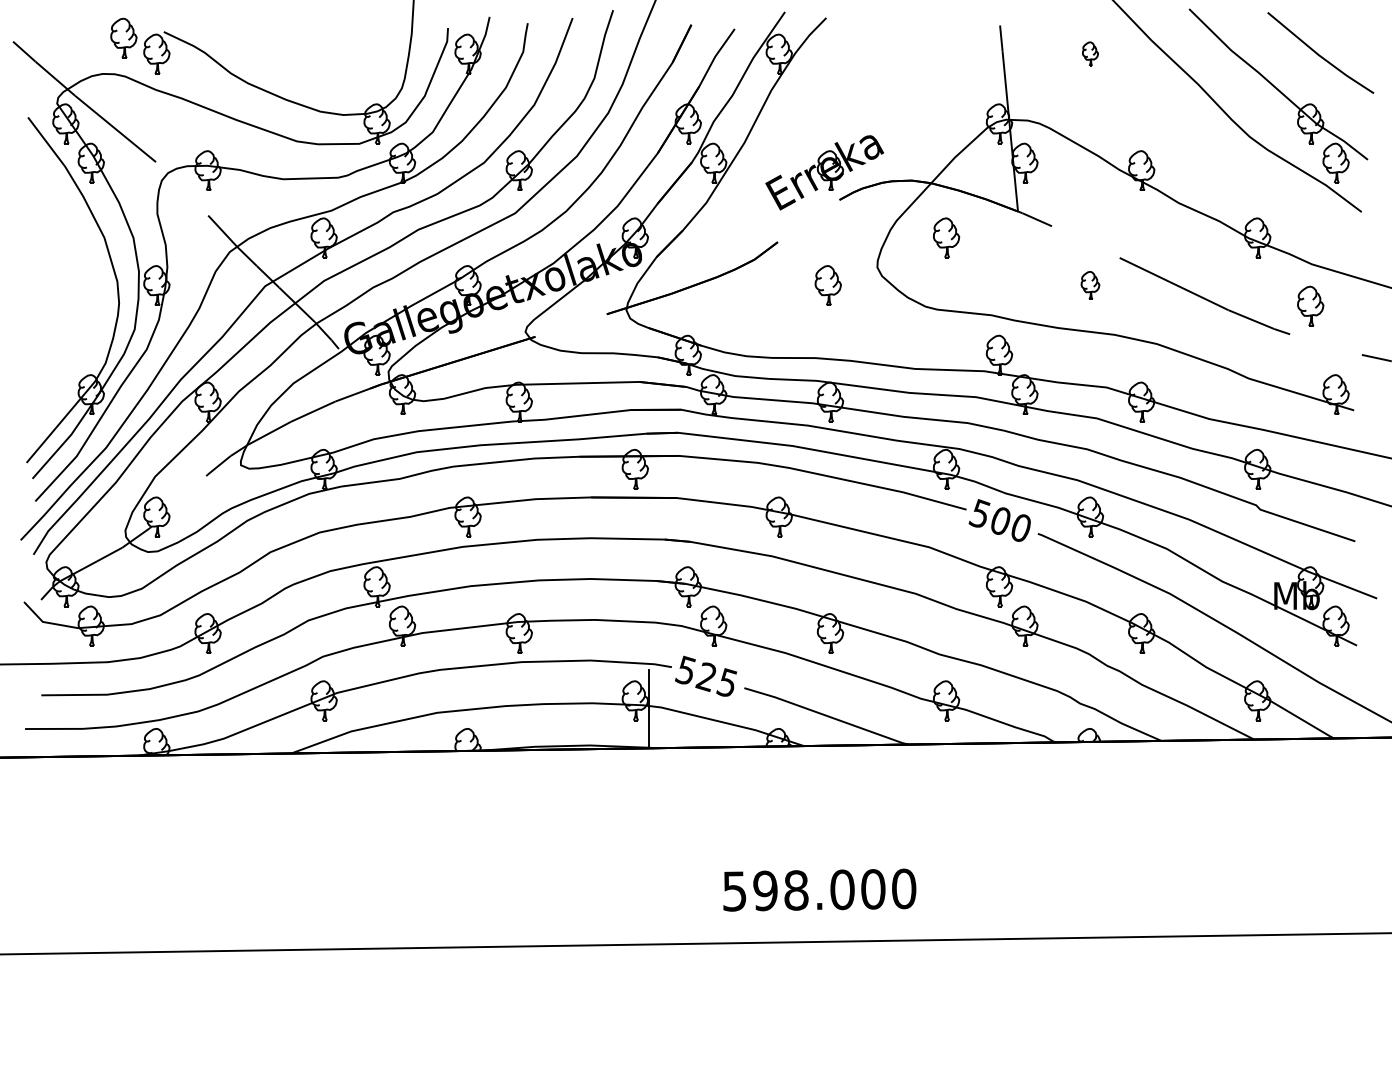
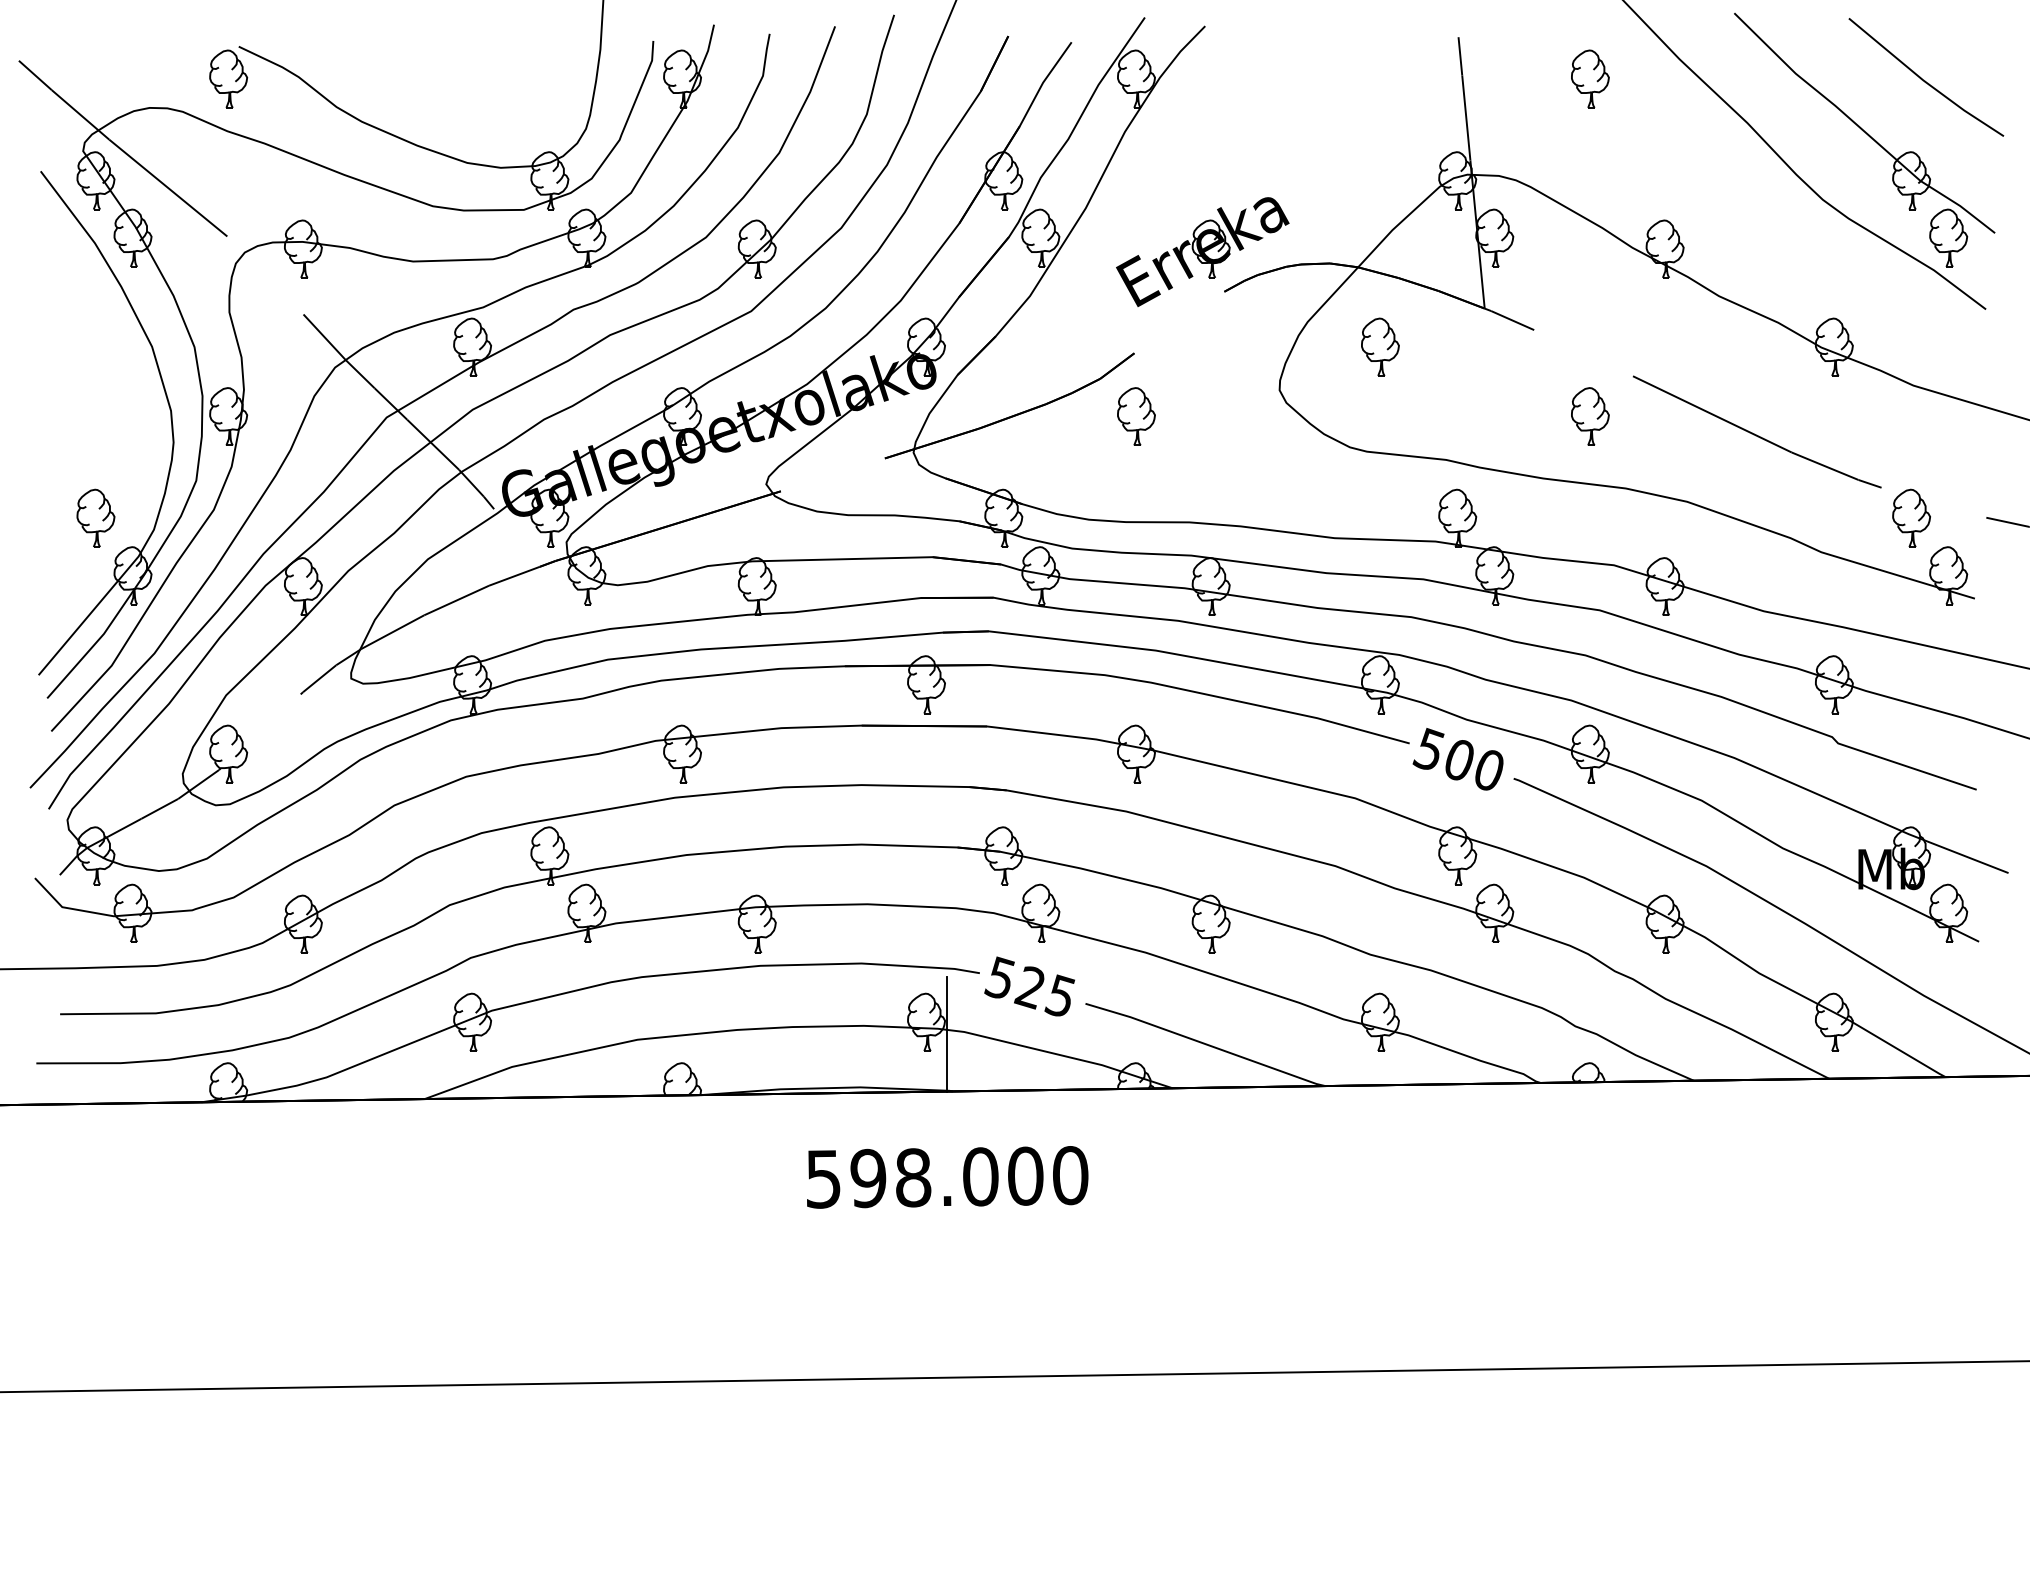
part: (123, 37) -> (95, 517), moved
part: (1090, 53) -> (1590, 78), size x1.67
part: (827, 285) -> (1135, 416), moved
part: (1090, 285) -> (1590, 416), size x1.43
part: (1310, 305) -> (1911, 517), moved
text: (819, 889) -> (947, 1176), moved

